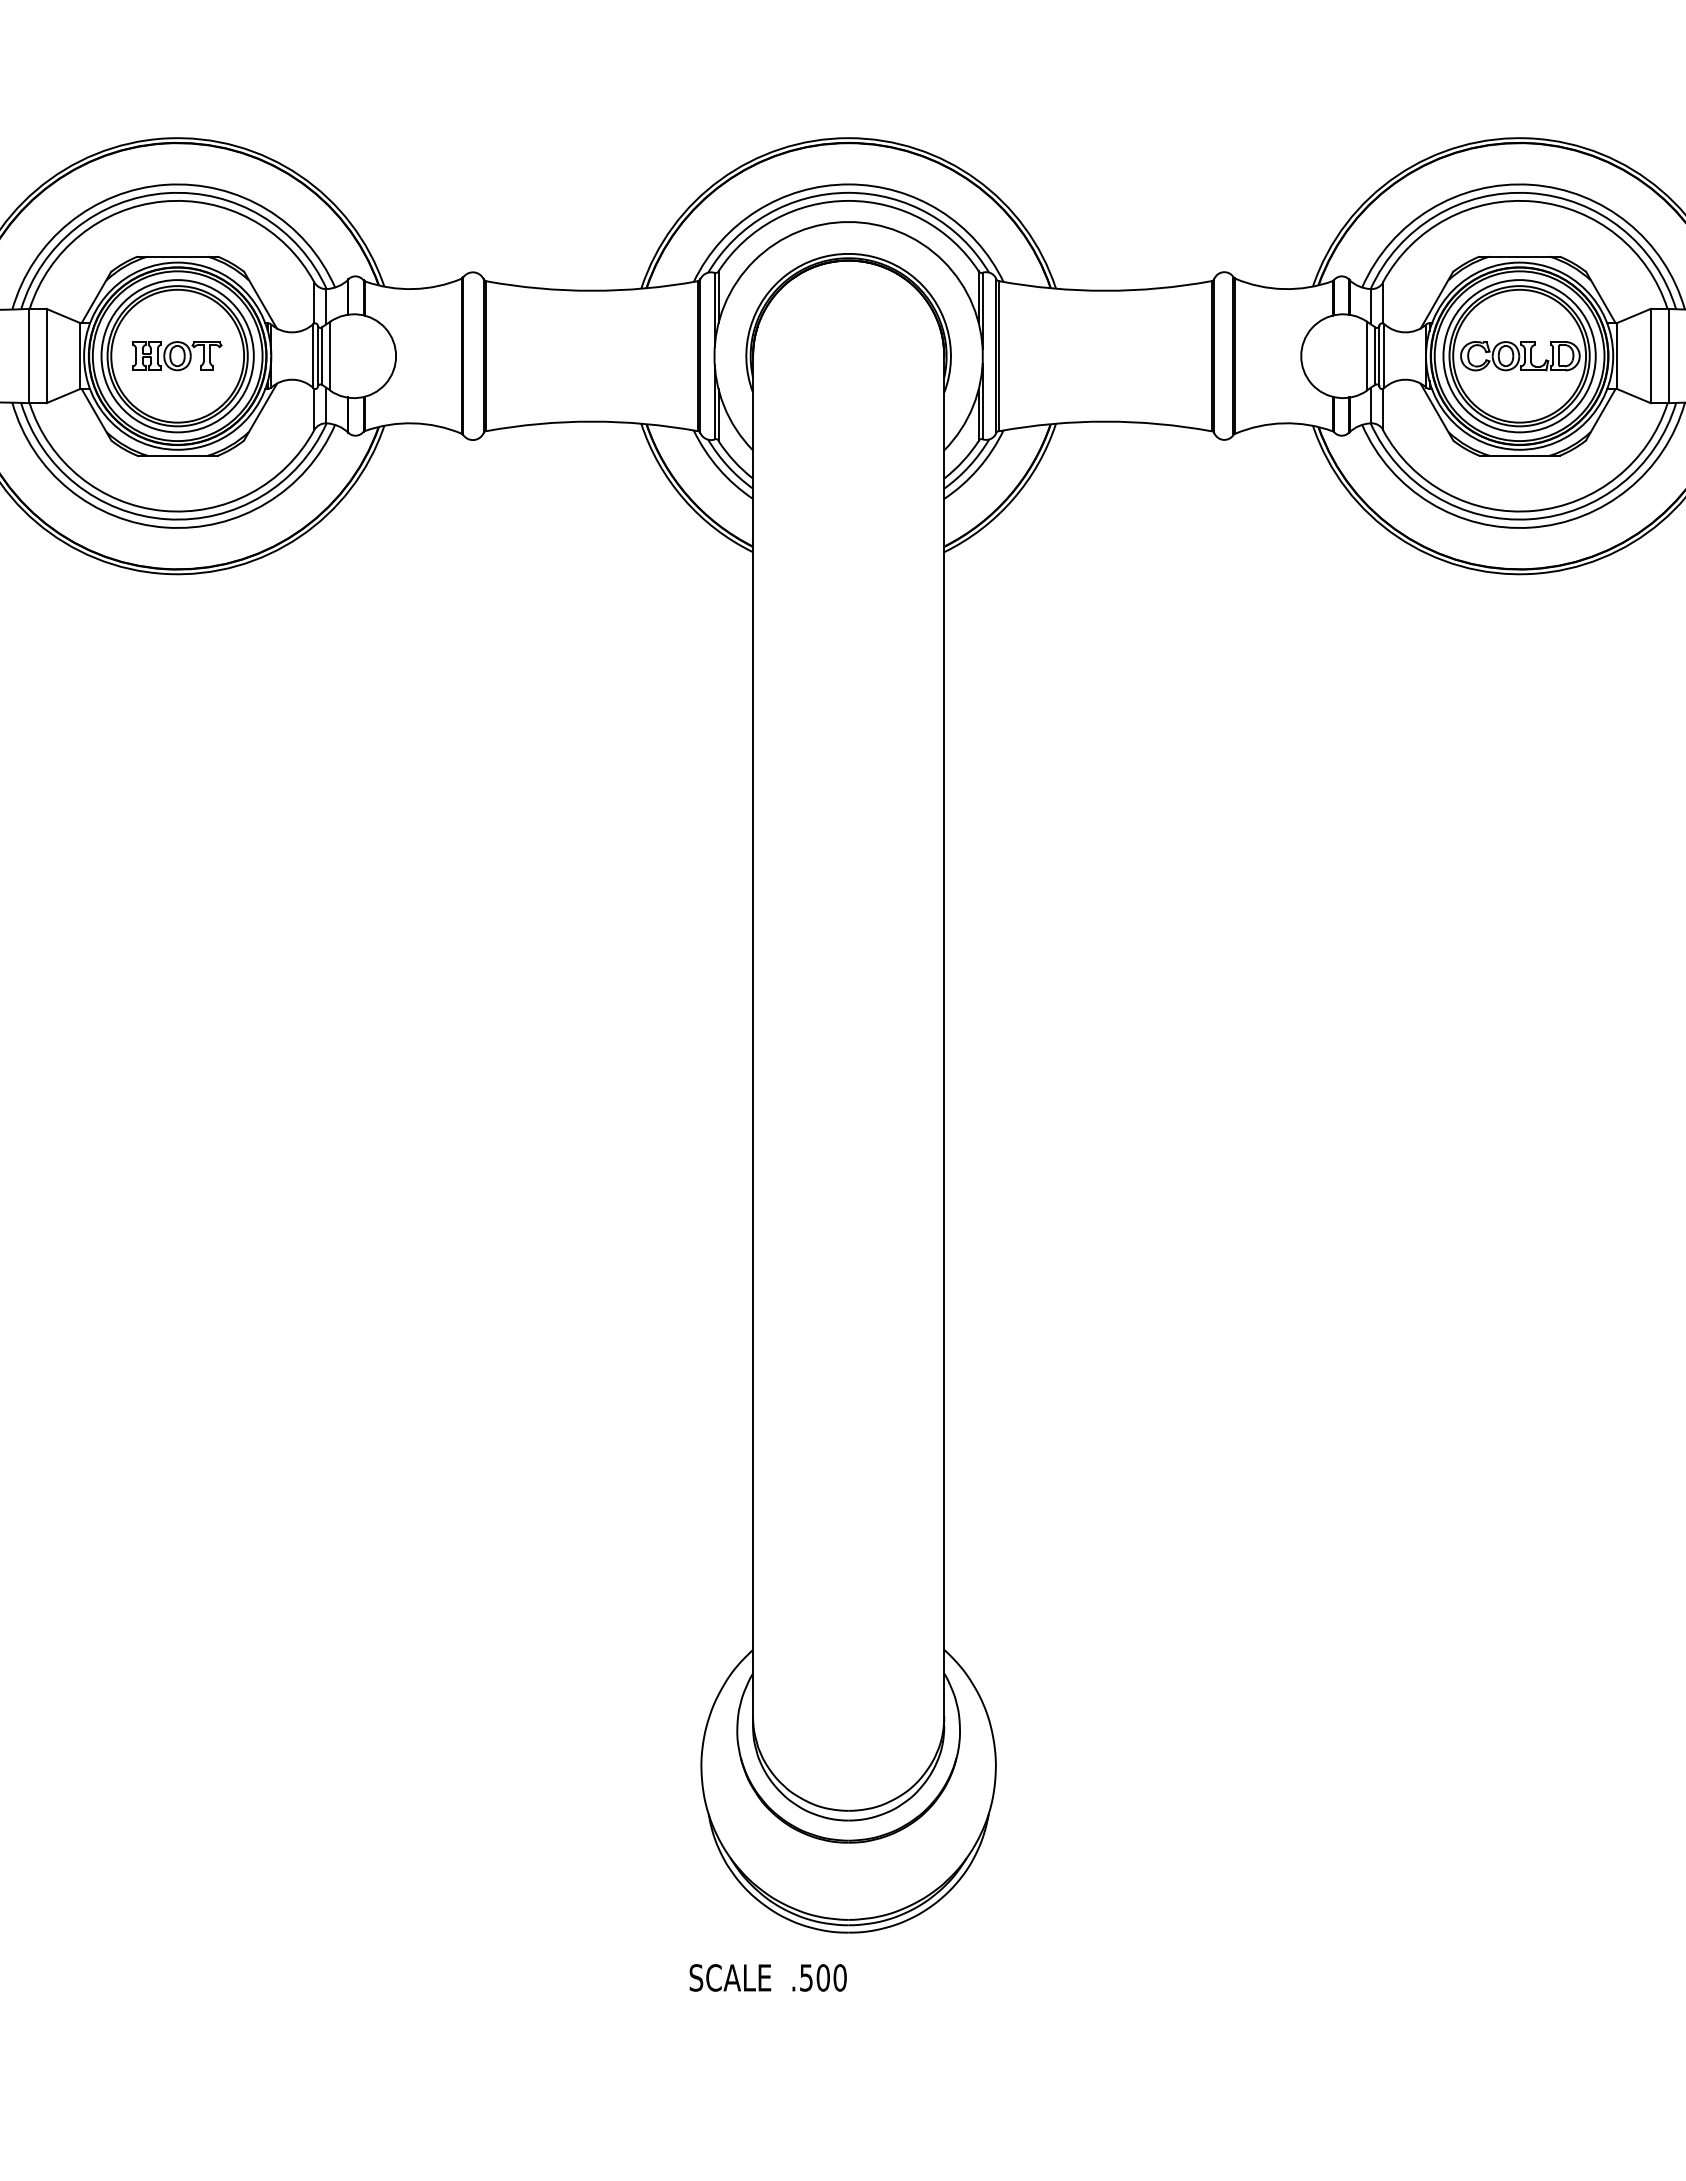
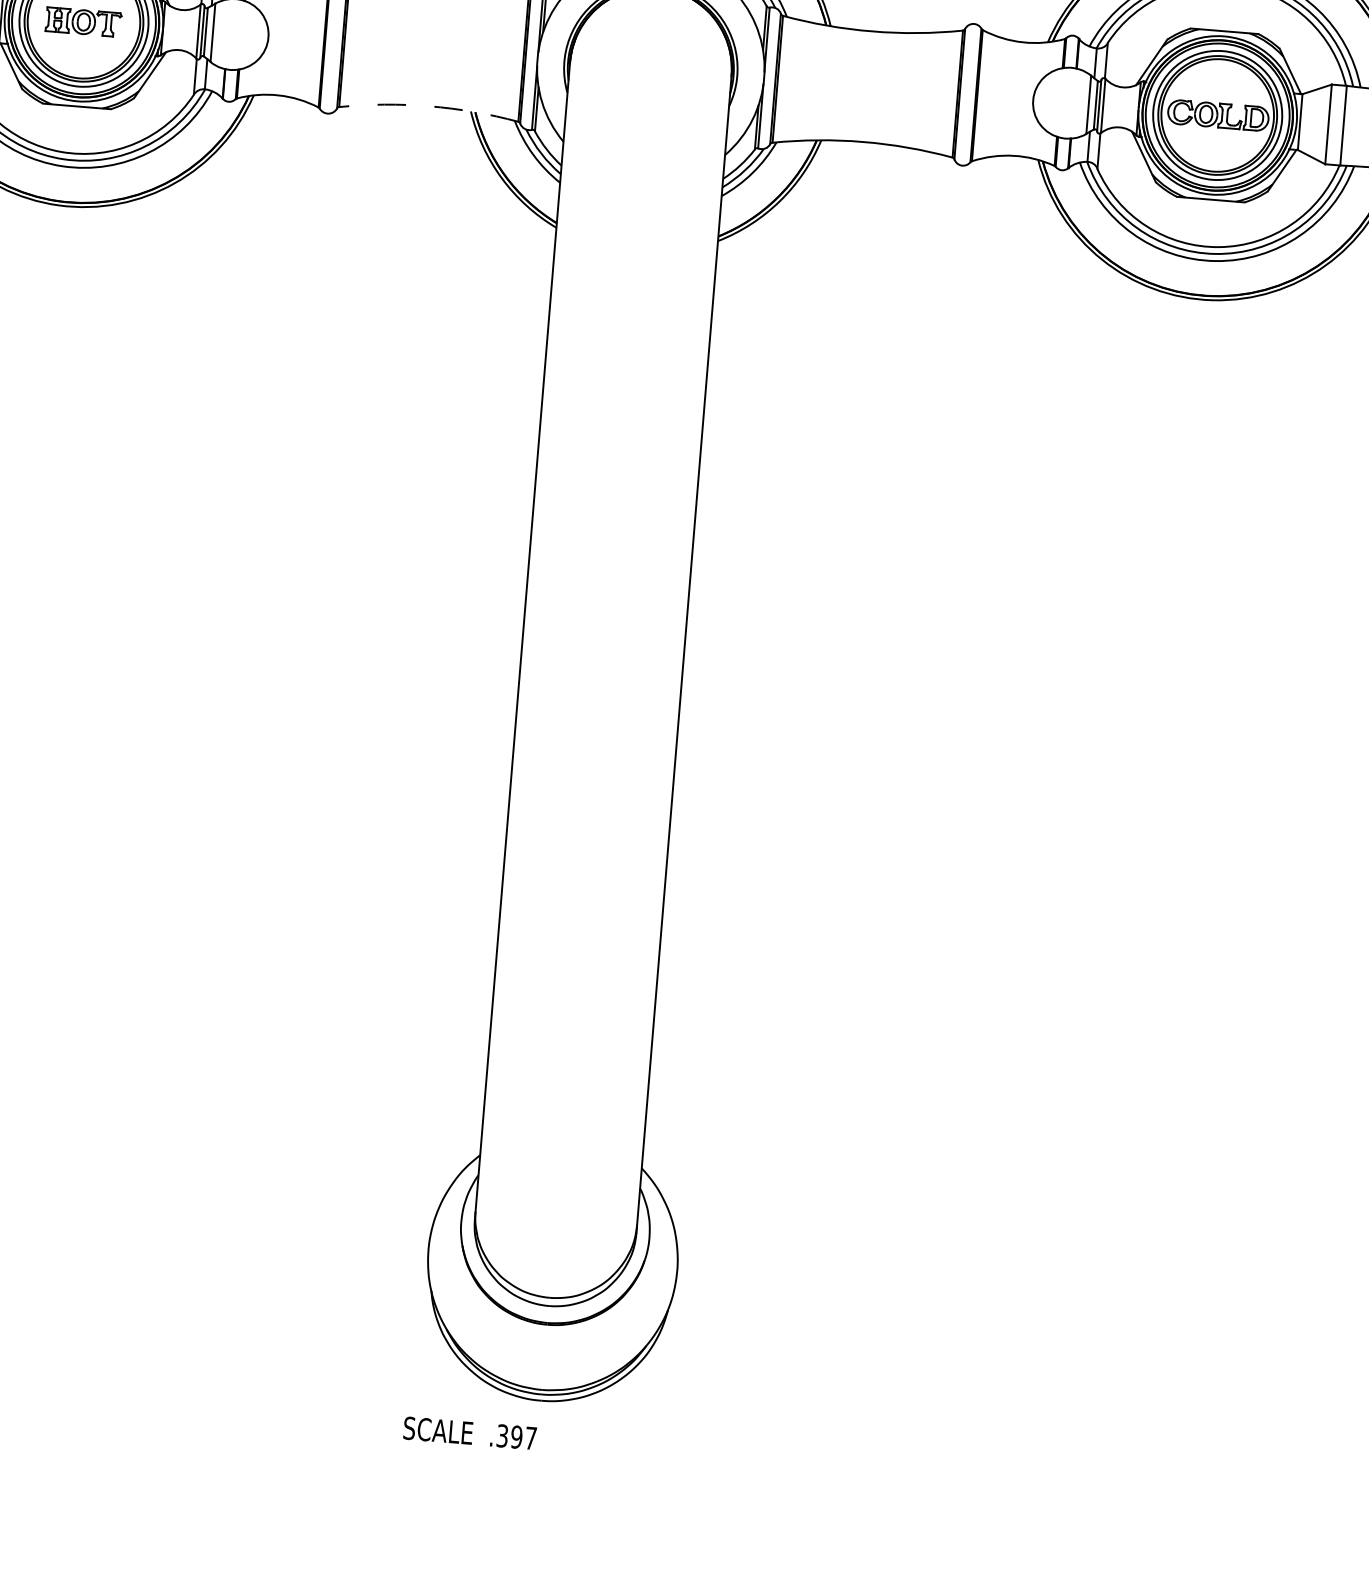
arc: (592, 421) -> (429, 106), solid -> dashed
text: (823, 1977) -> (516, 1436), .500 -> .397

